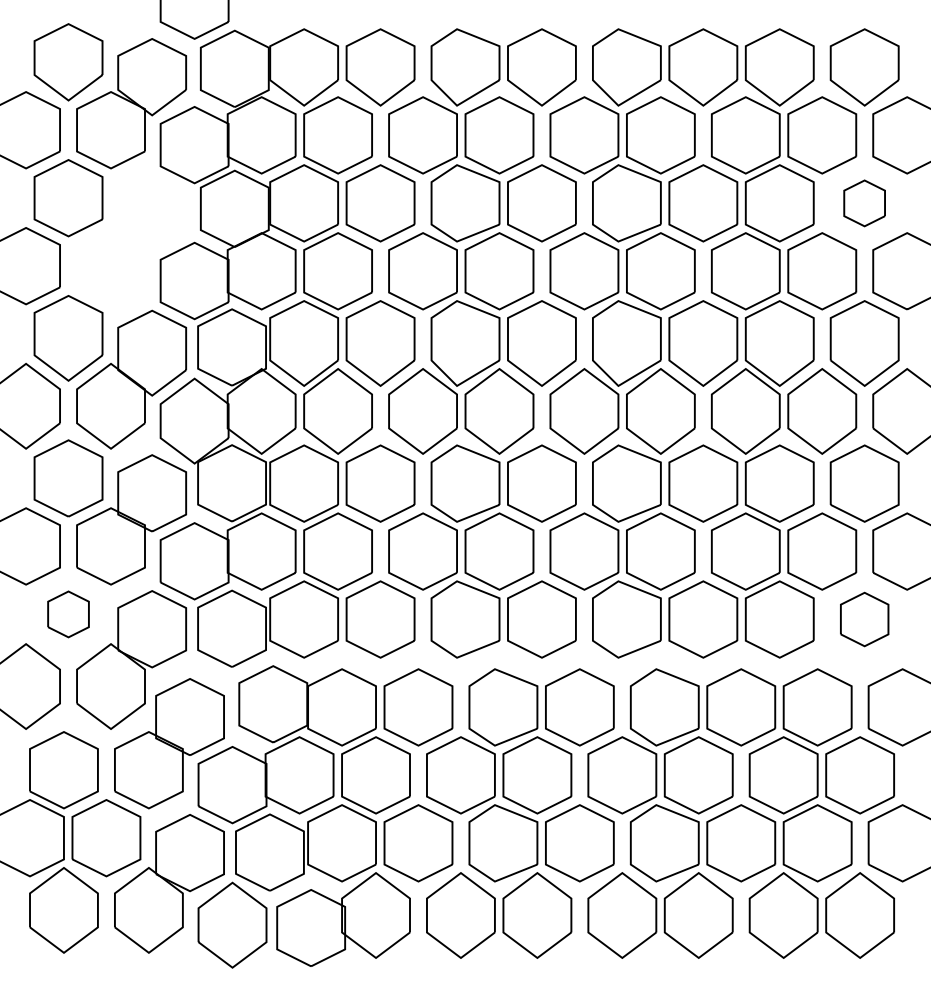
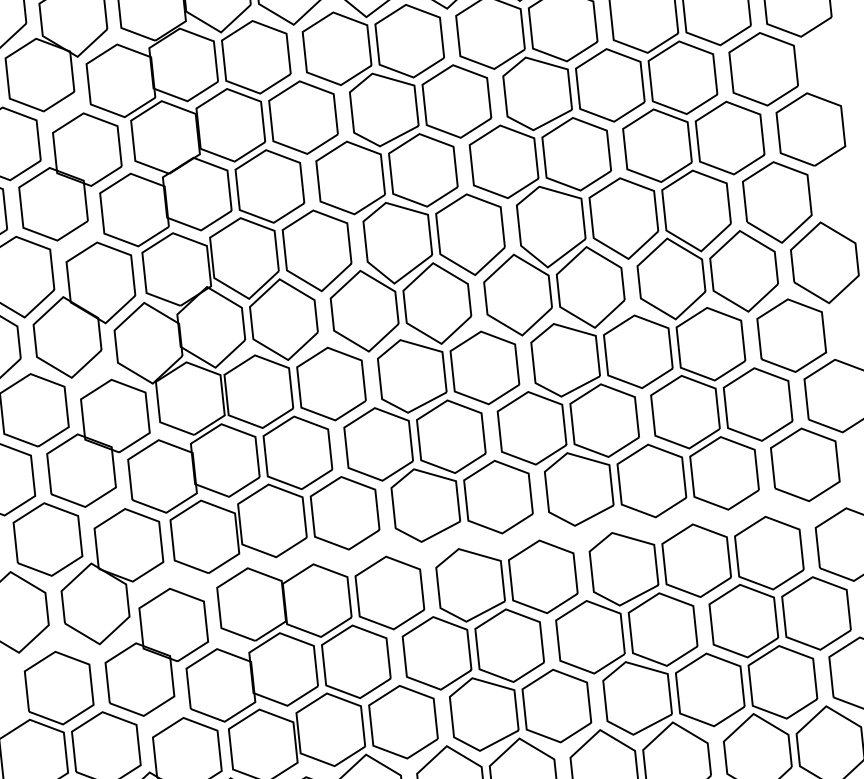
part: (864, 203) -> (763, 69), size x1.67
part: (131, 239) -> (70, 176), added
part: (68, 614) -> (47, 539), size x1.67
part: (864, 619) -> (805, 464), size x1.43

